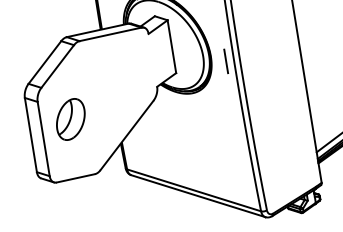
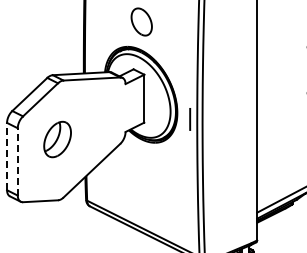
part: (70, 119) -> (57, 139), moved
line: (31, 134) -> (7, 156), solid -> dashed
line: (43, 138) -> (17, 161), solid -> dashed

